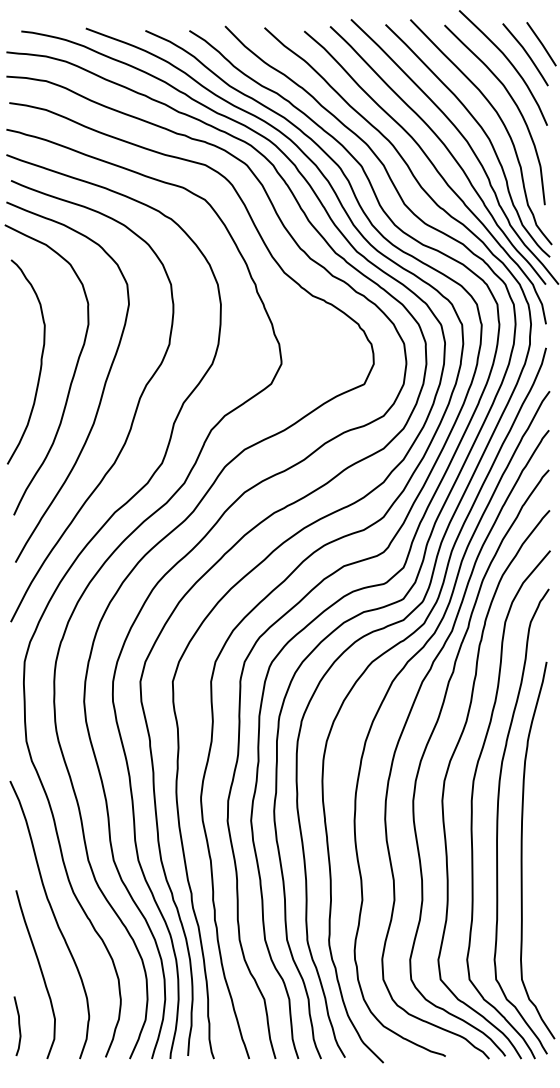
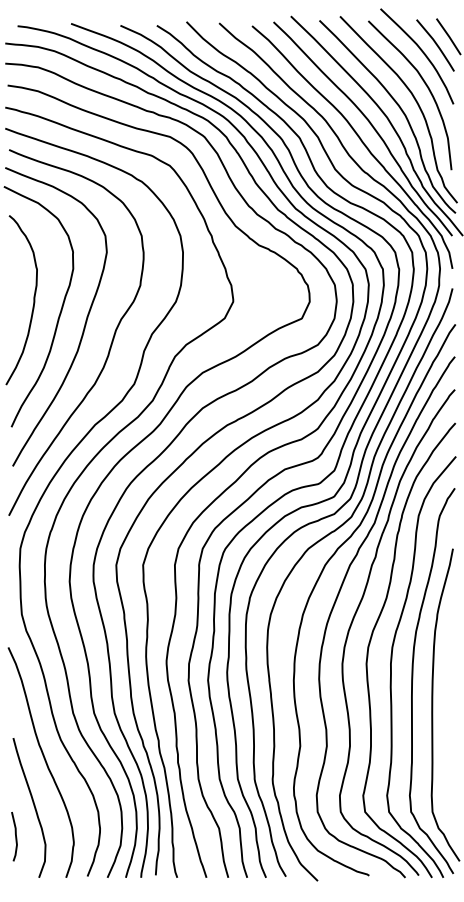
curve: (18, 1026) -> (15, 836), moved

